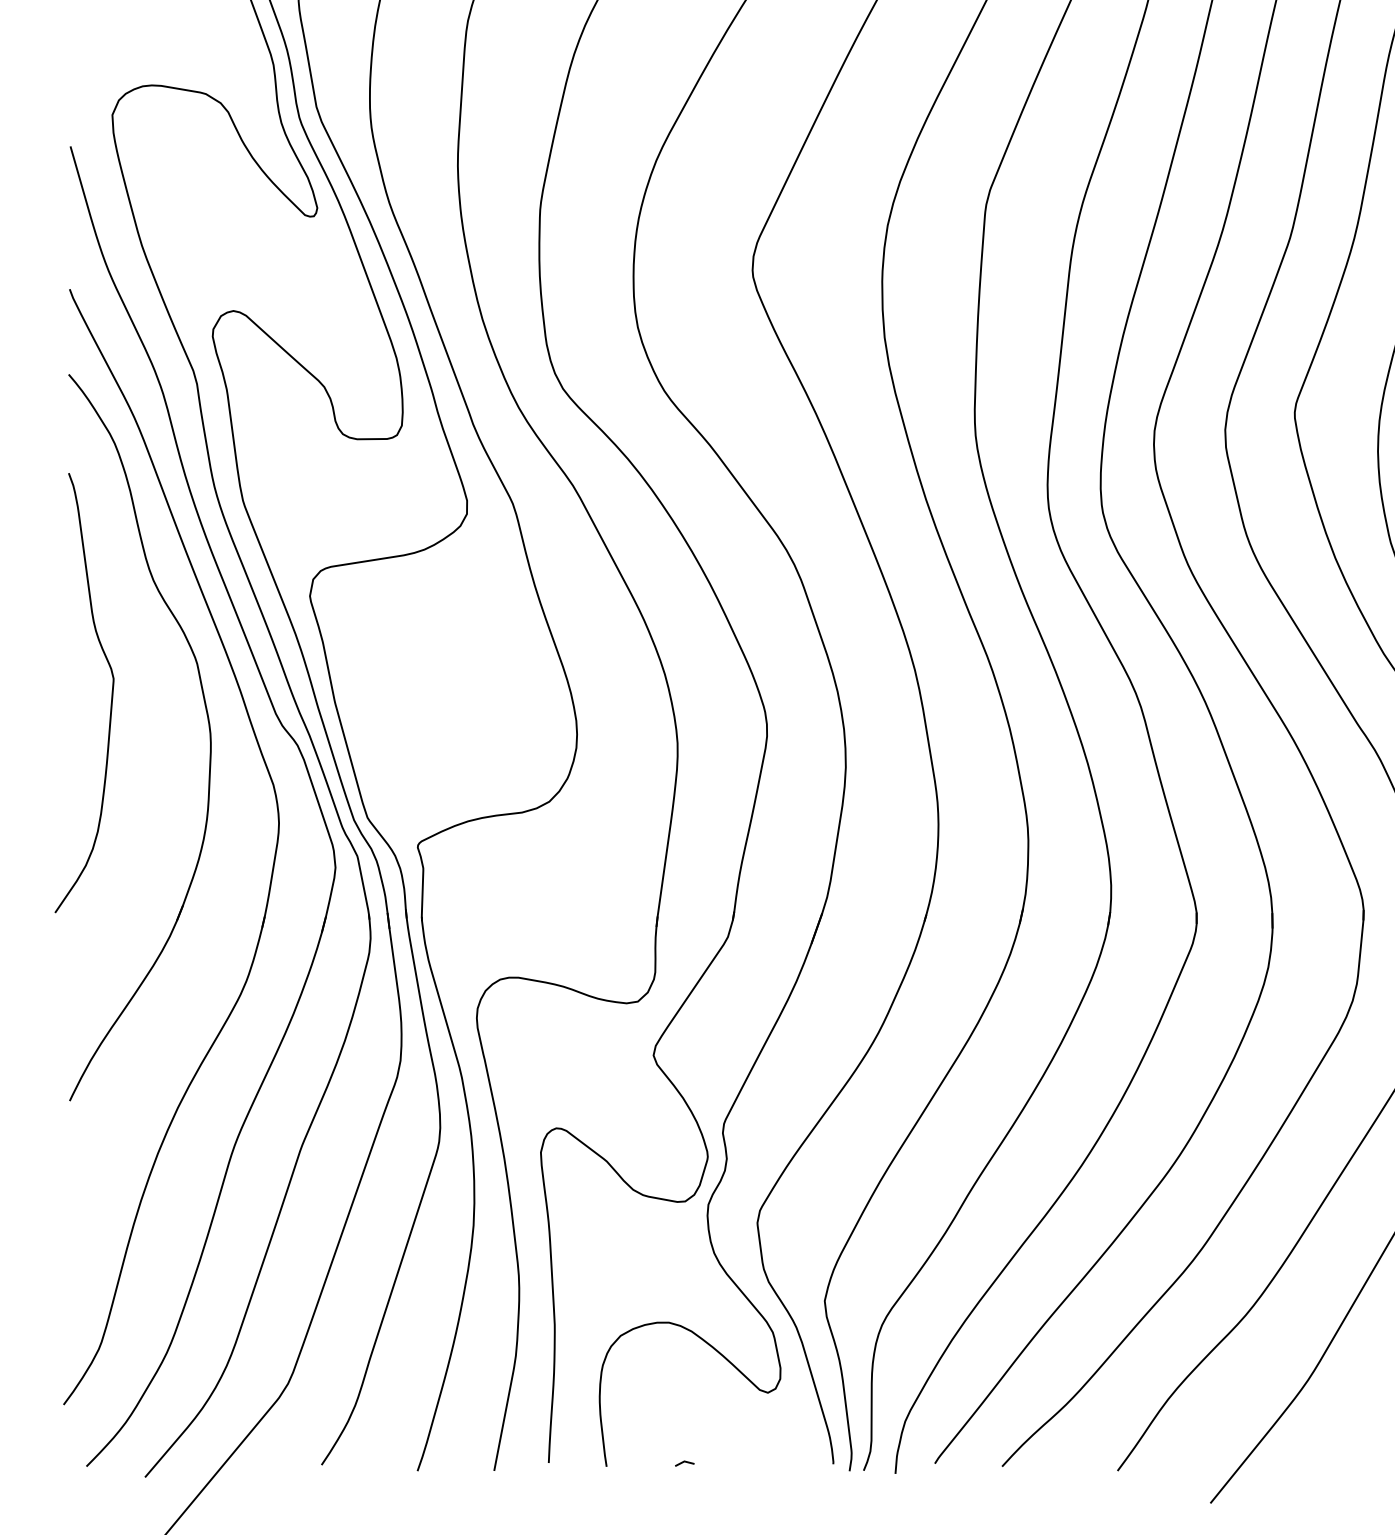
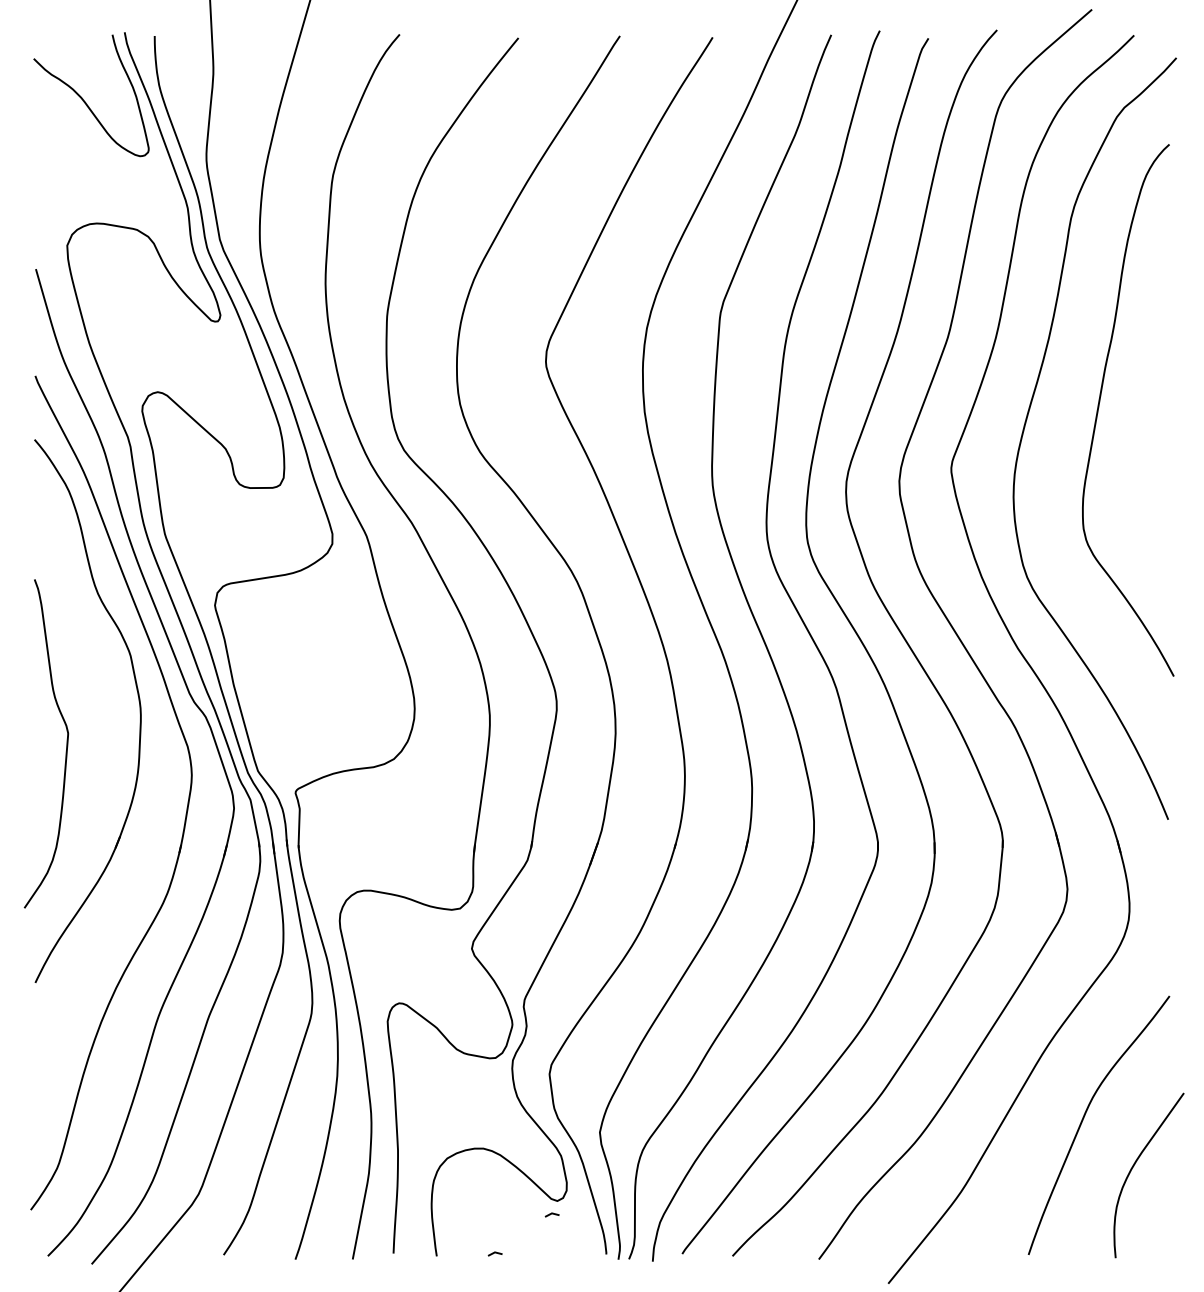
curve: (111, 692) -> (66, 743), moved
line: (760, 1410) -> (551, 1214), added

